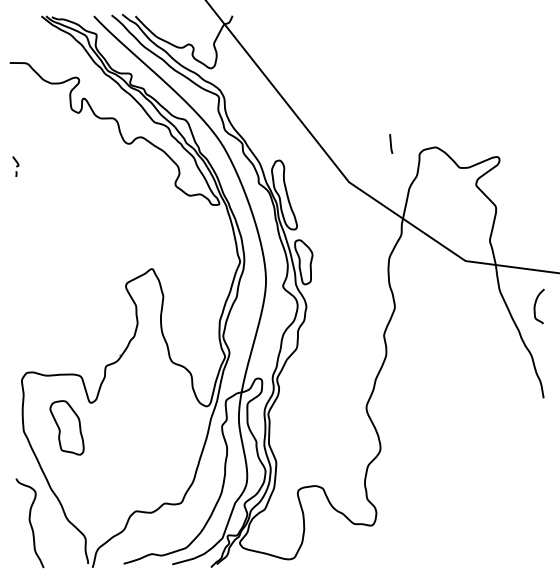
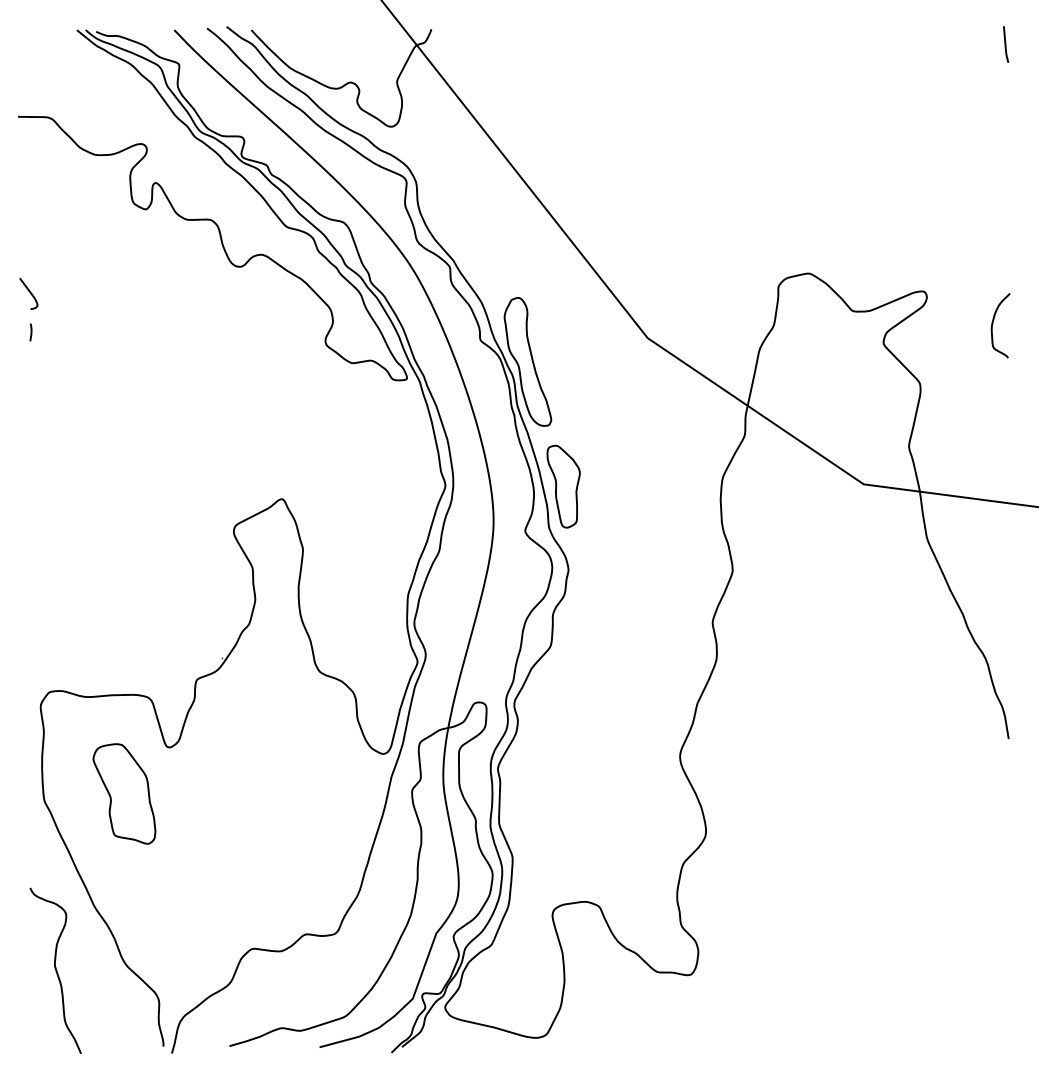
line: (391, 143) -> (1006, 43), moved
part: (15, 166) -> (28, 308), size x1.67
curve: (535, 306) -> (993, 325), moved

